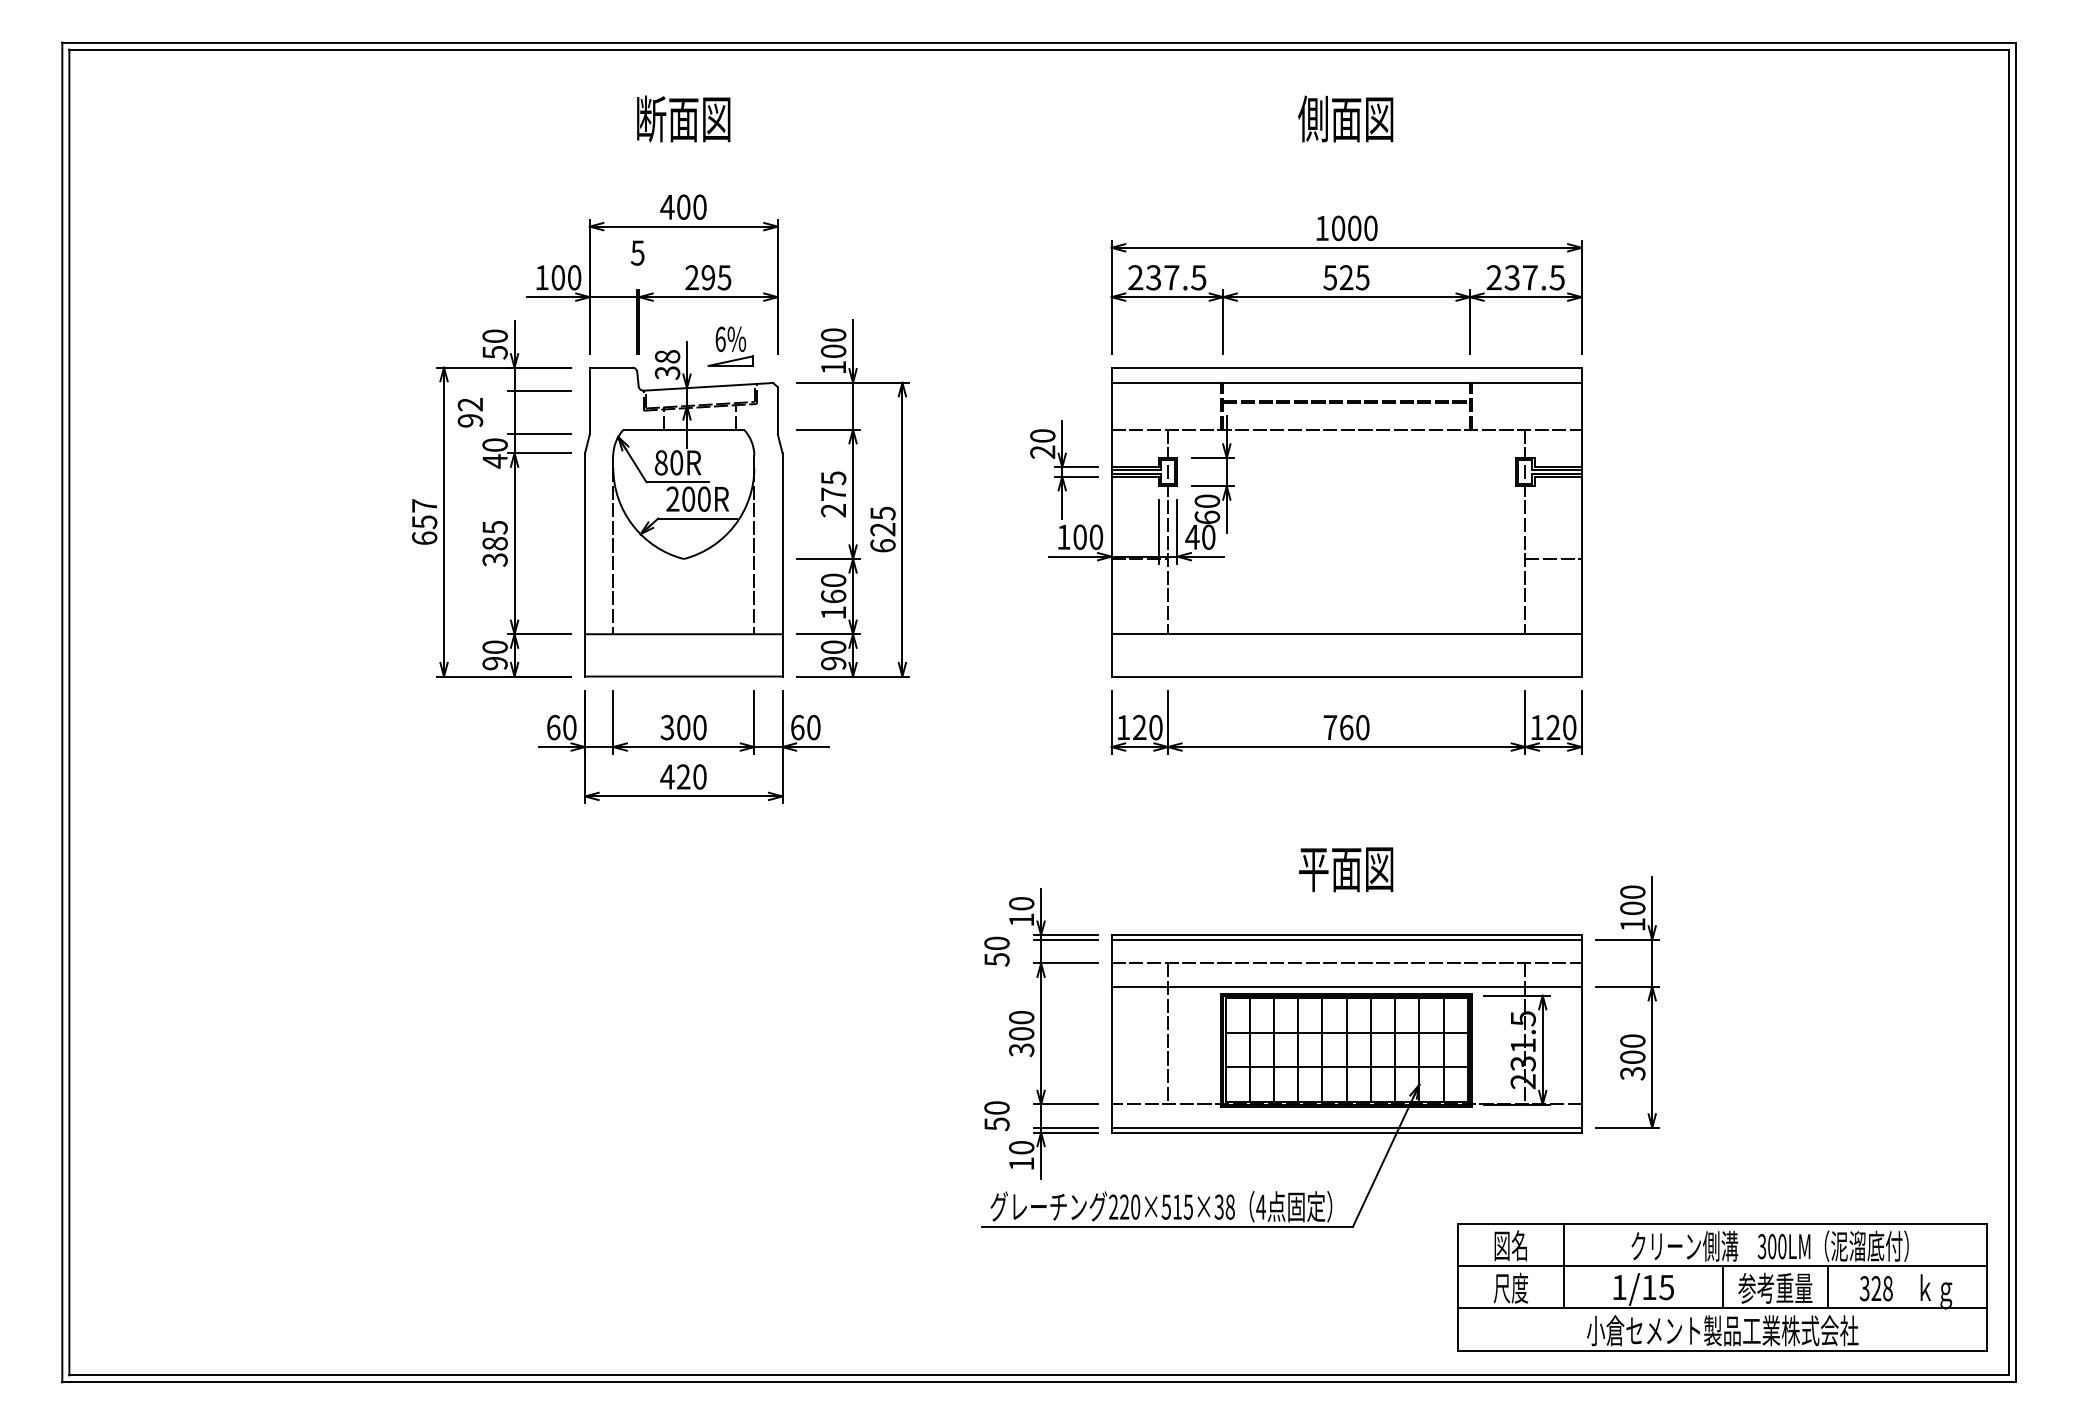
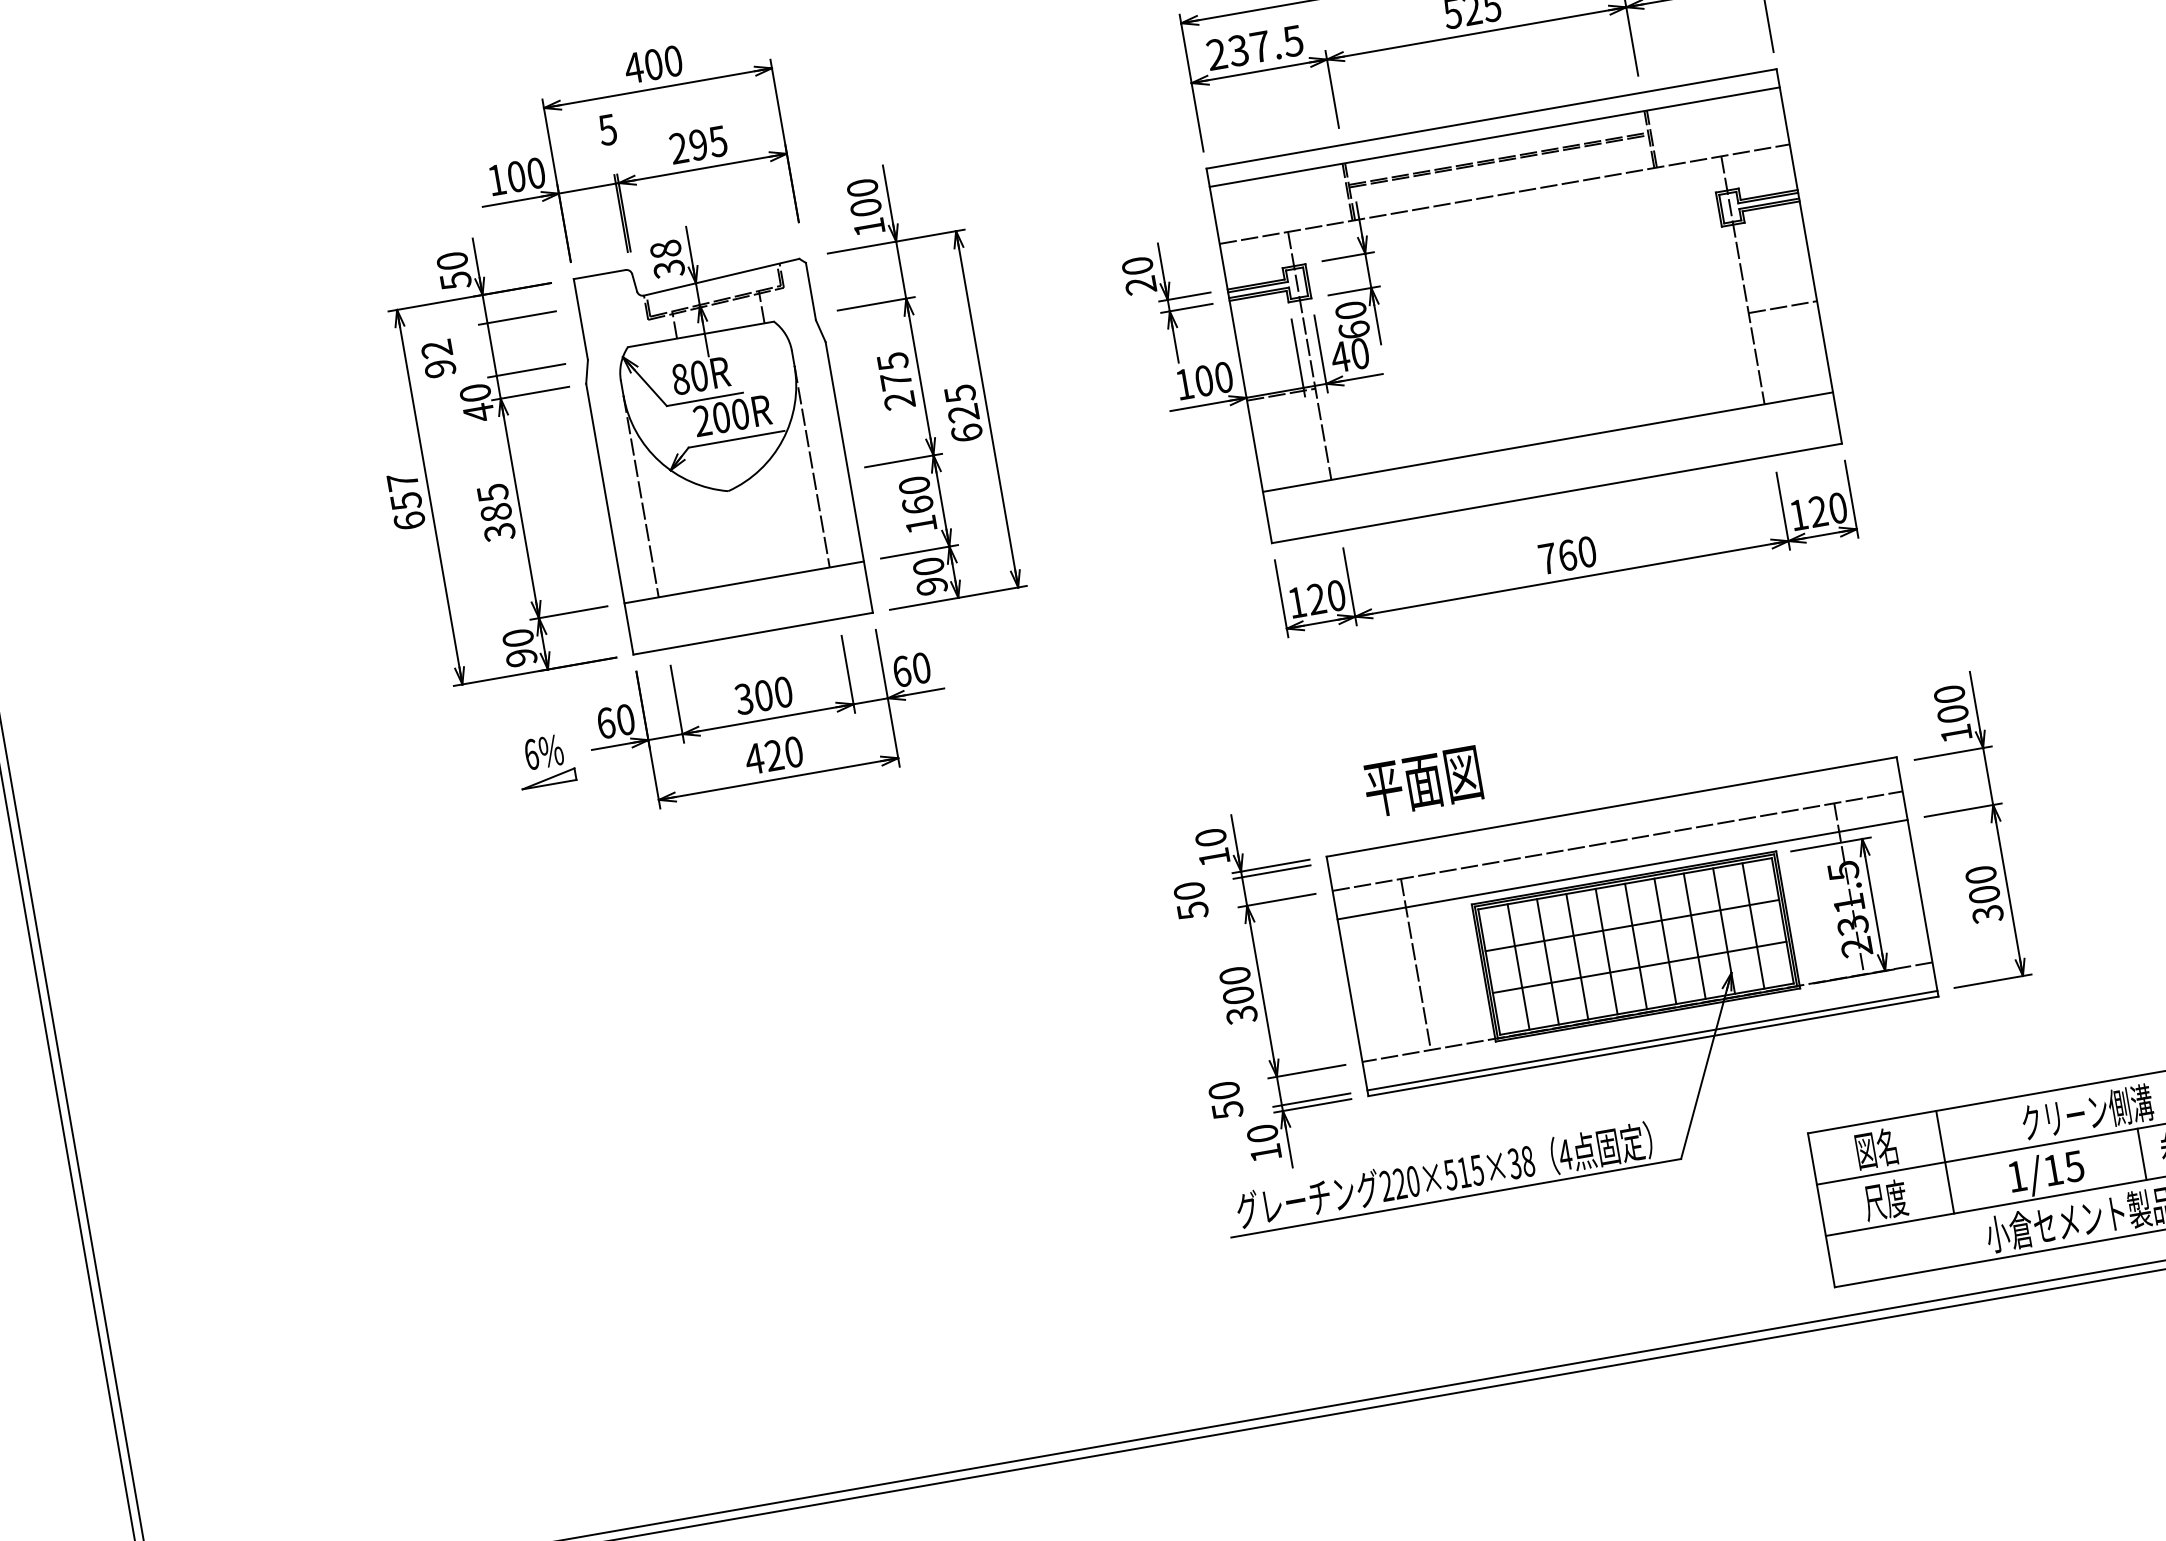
part: (730, 346) -> (545, 761), moved
text: (1346, 869) -> (1423, 781), moved
line: (1346, 939) -> (1612, 812), removed

